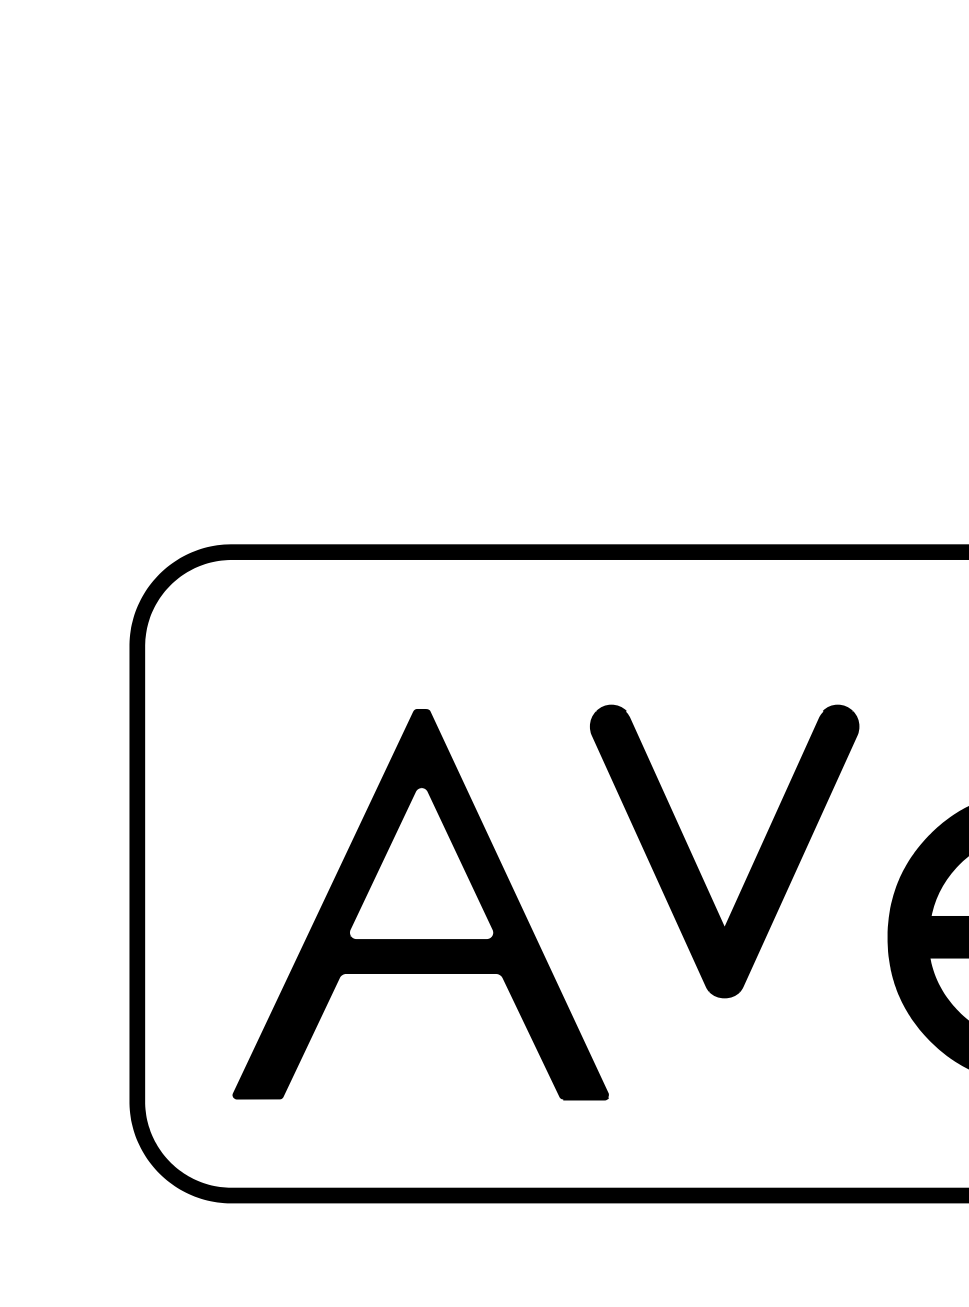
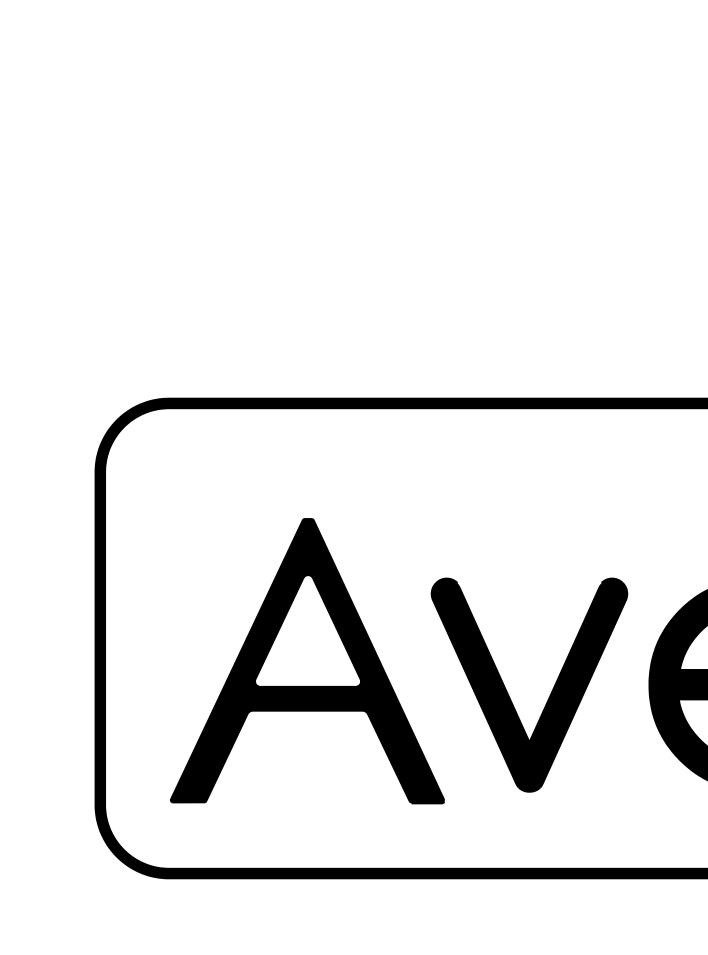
part: (754, 858) -> (551, 690), moved

